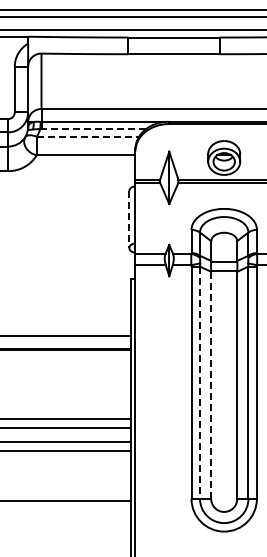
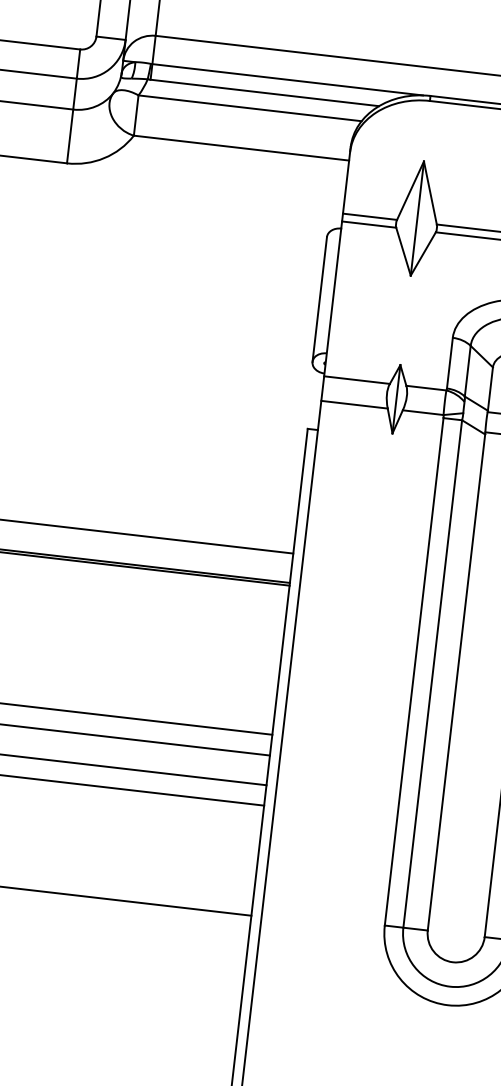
line: (93, 129) -> (264, 93), dashed -> solid
line: (88, 136) -> (251, 107), dashed -> solid
line: (129, 219) -> (319, 299), dashed -> solid
line: (200, 383) -> (433, 675), dashed -> solid
line: (211, 385) -> (457, 682), dashed -> solid

